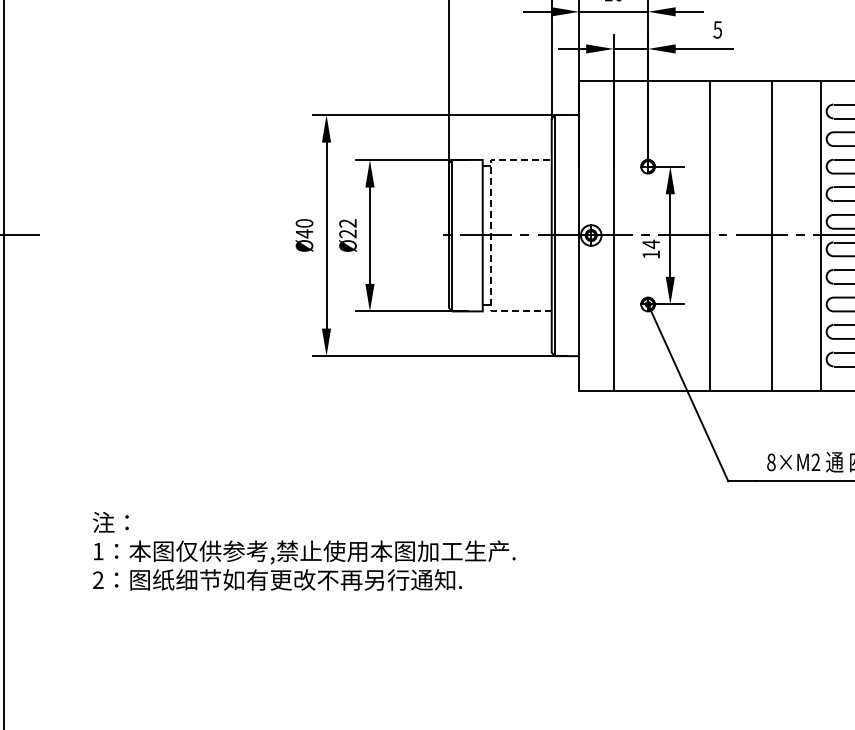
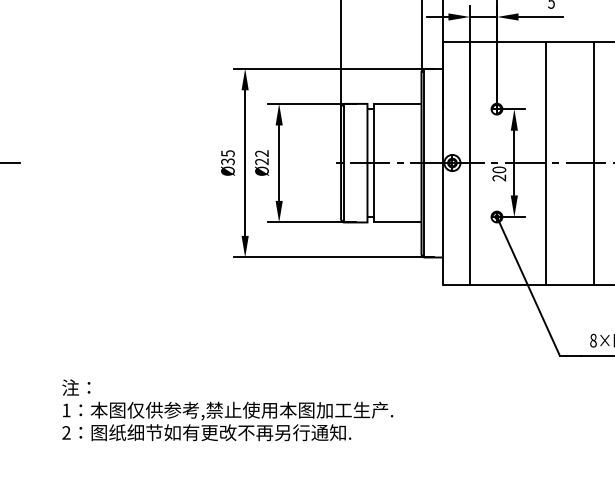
text: (304, 228) -> (227, 157), Ø40 -> Ø35
line: (490, 235) -> (373, 163), dashed -> solid
text: (651, 248) -> (499, 173), 14 -> 20

